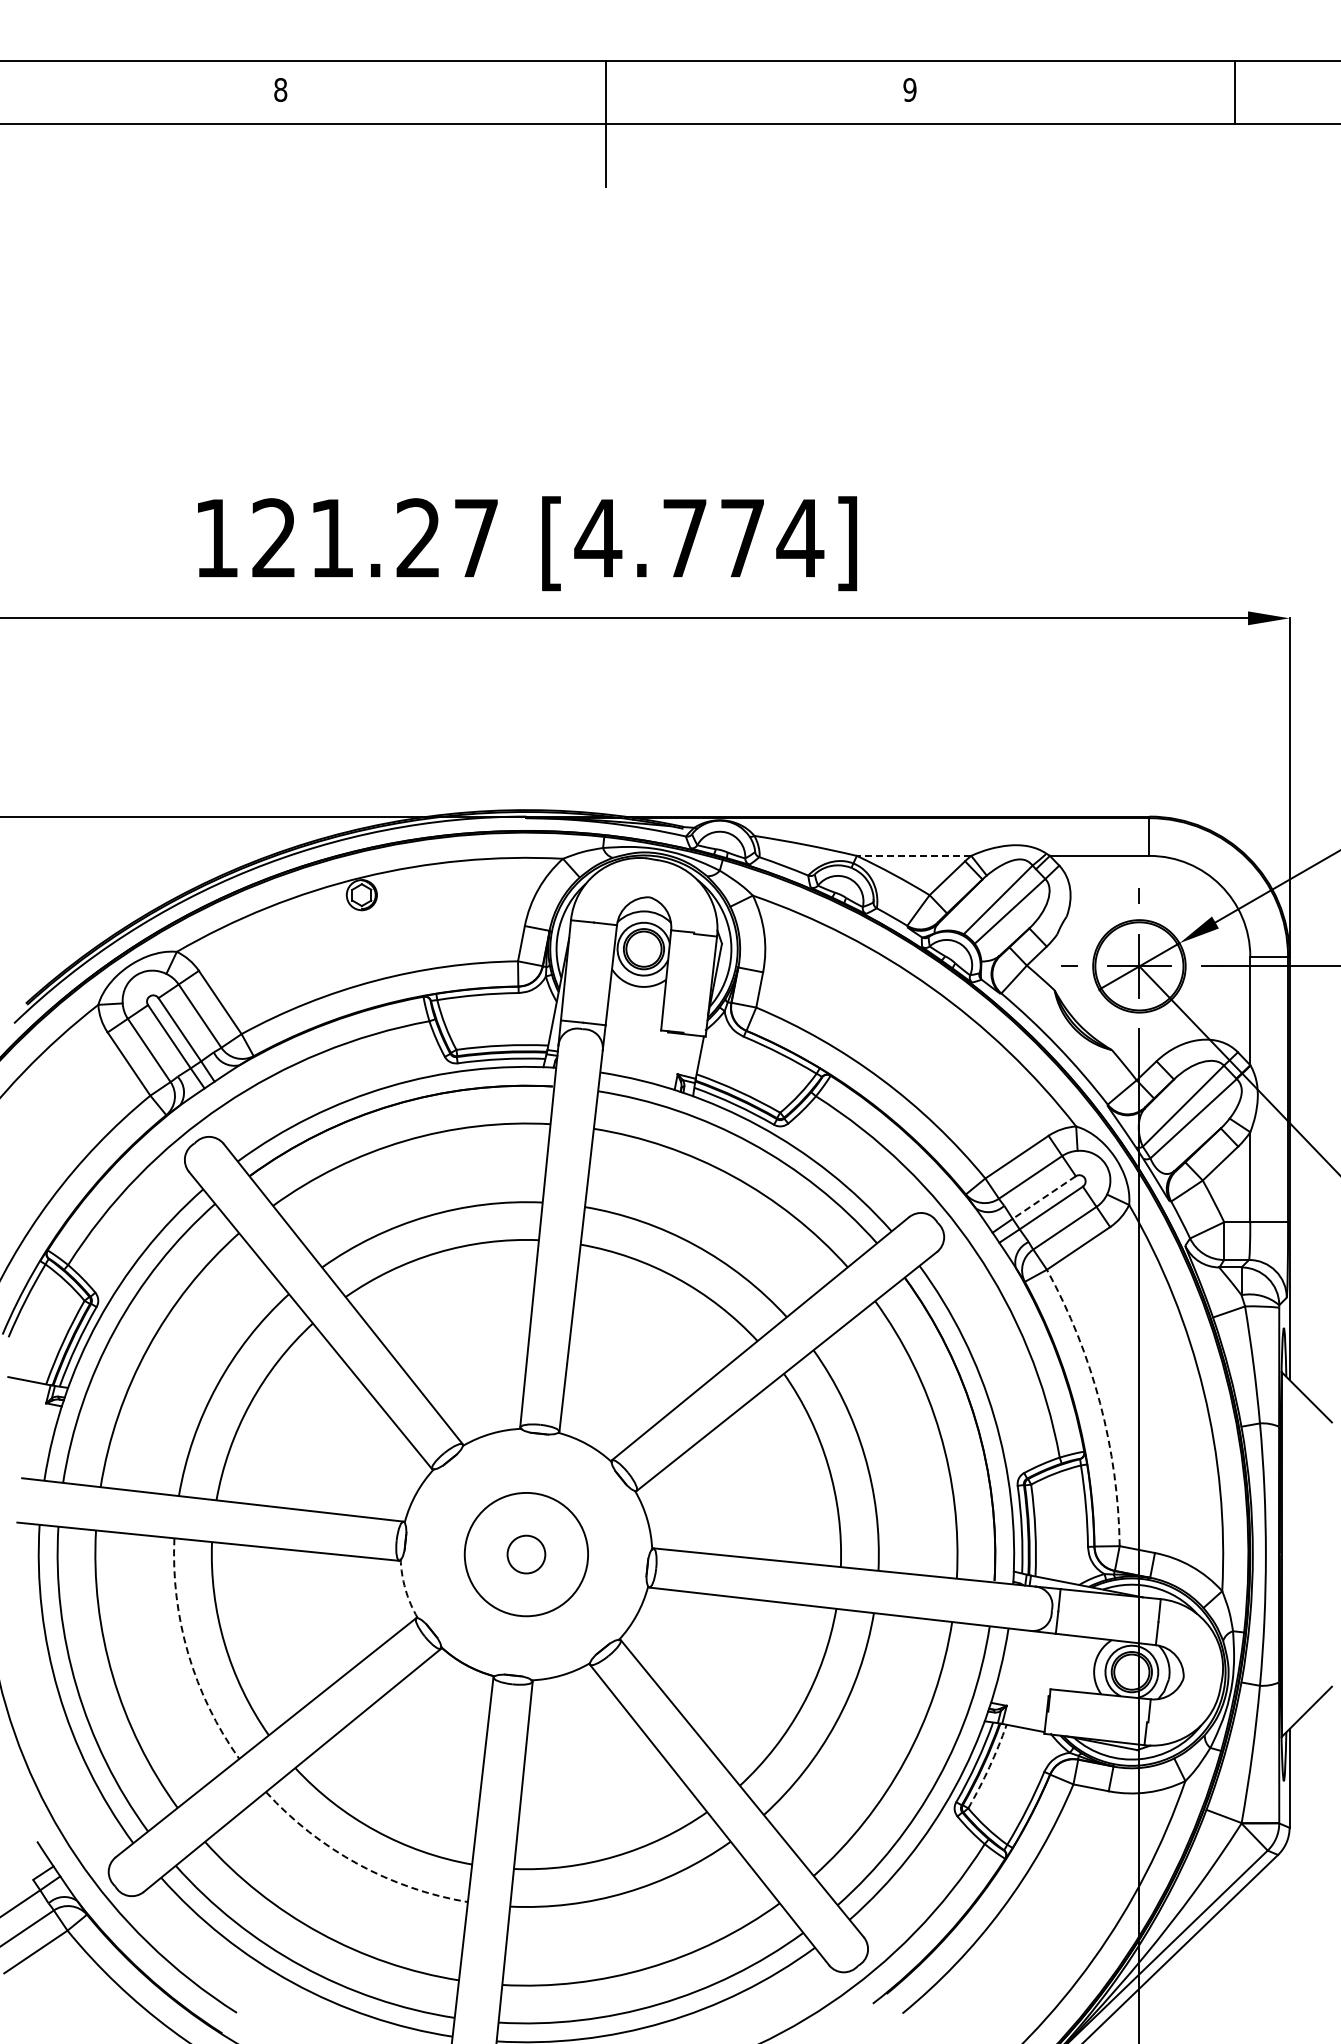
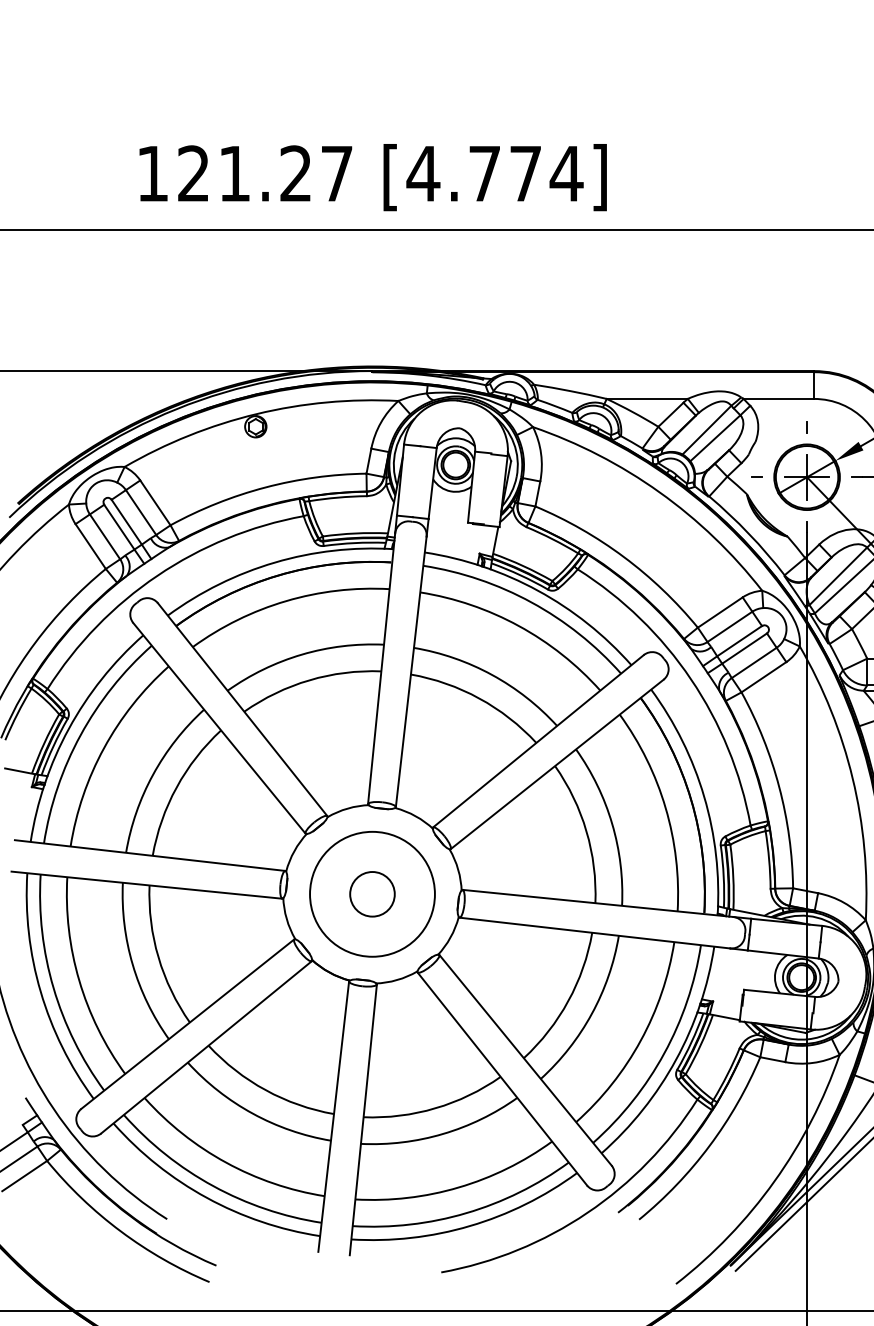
line: (913, 855) -> (646, 398), dashed -> solid
line: (1043, 1197) -> (739, 641), dashed -> solid
arc: (1100, 1403) -> (779, 787), dashed -> solid
circle: (525, 1554) -> (371, 894), size x1.67
circle: (526, 1554) -> (372, 894), size x1.43
arc: (405, 1589) -> (286, 919), dashed -> solid
arc: (188, 1654) -> (132, 965), dashed -> solid
arc: (989, 1767) -> (700, 1045), dashed -> solid
arc: (357, 1863) -> (252, 1113), dashed -> solid

